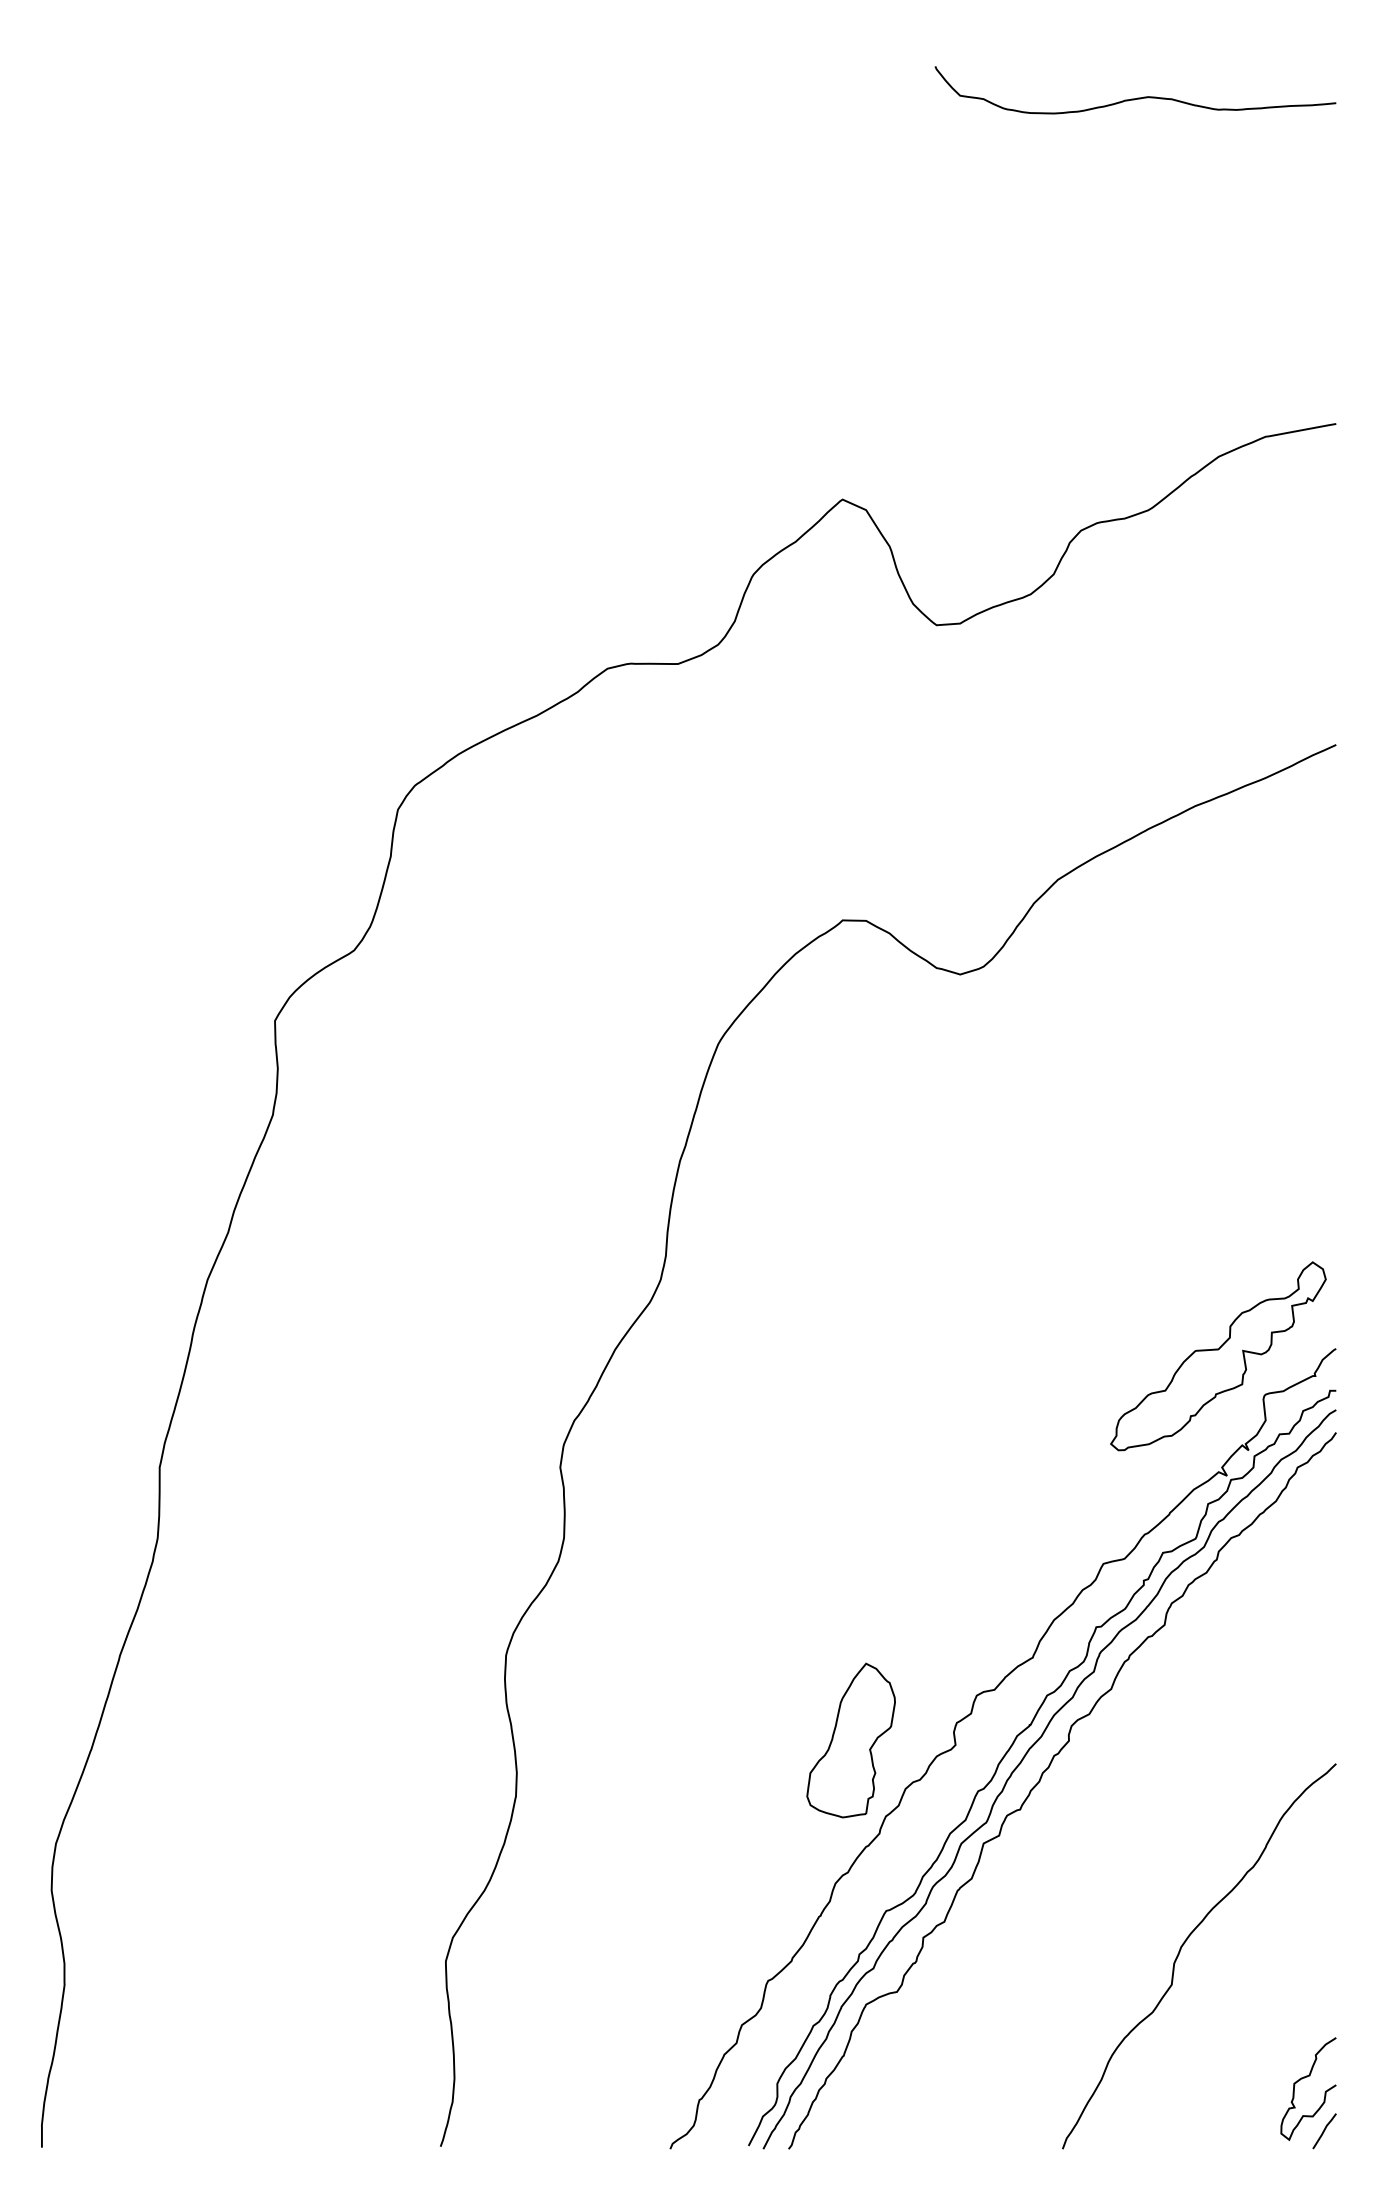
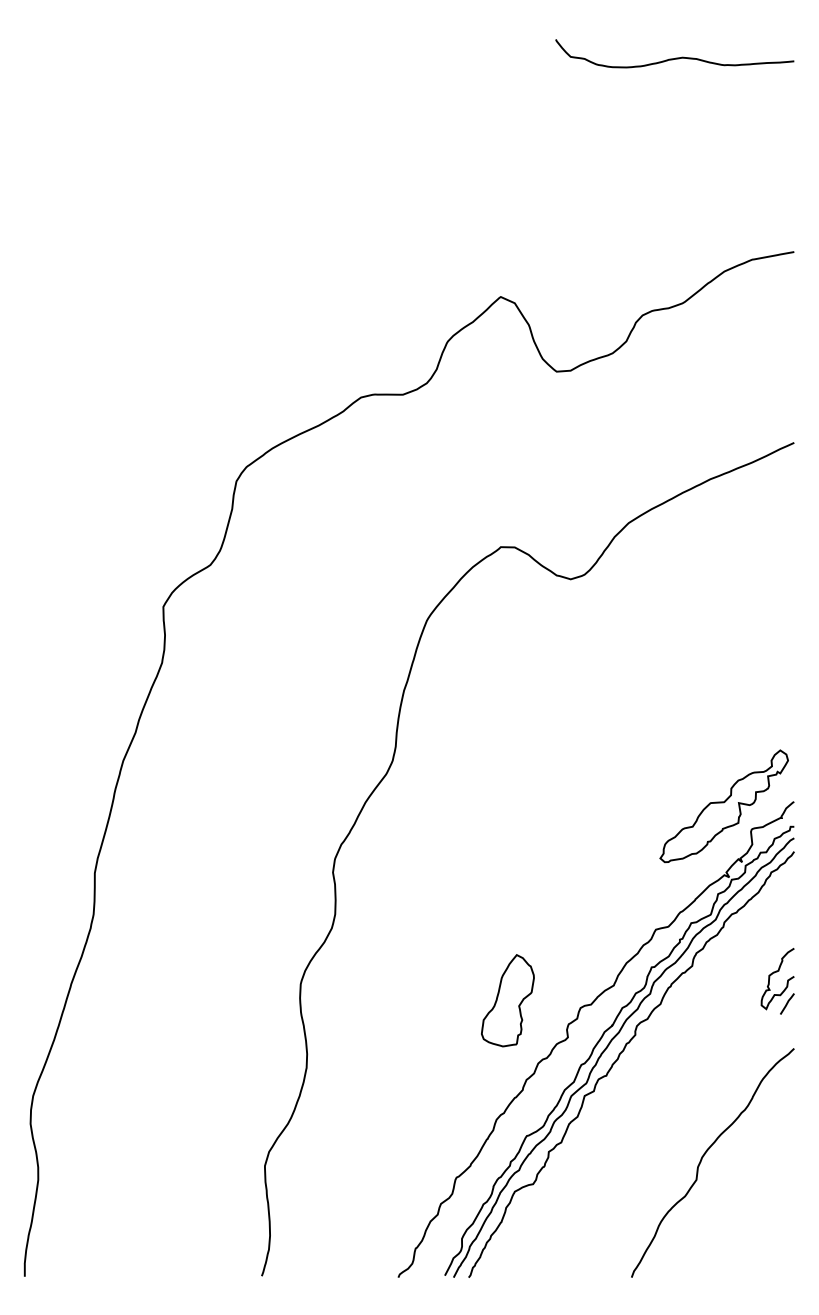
part: (850, 1740) -> (507, 1000), moved
part: (1296, 2088) -> (770, 978), moved

